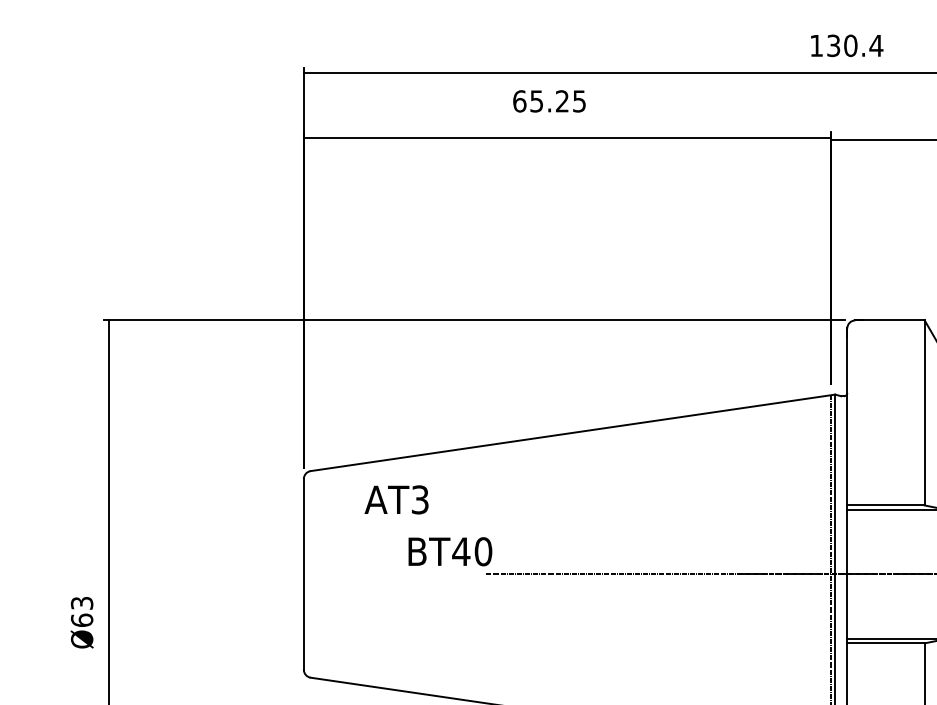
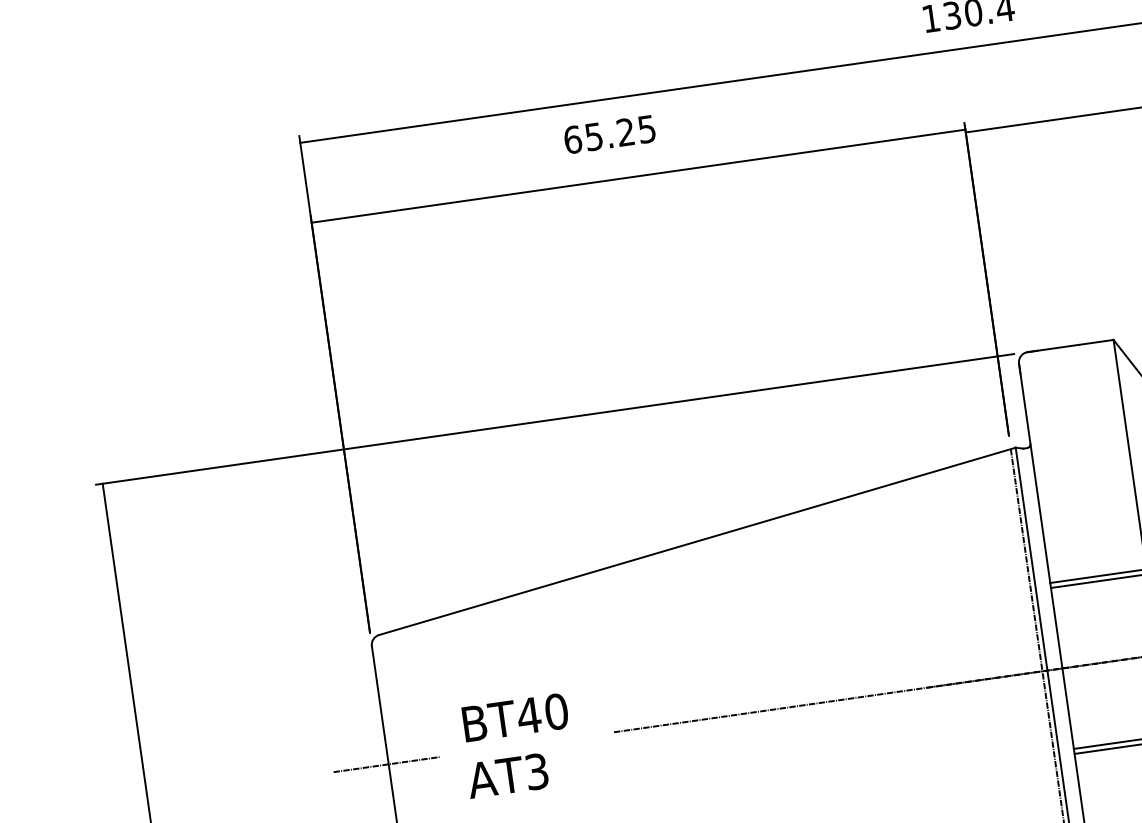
text: (396, 499) -> (507, 775), moved
text: (450, 551) -> (515, 717), moved
line: (302, 574) -> (387, 764), added

